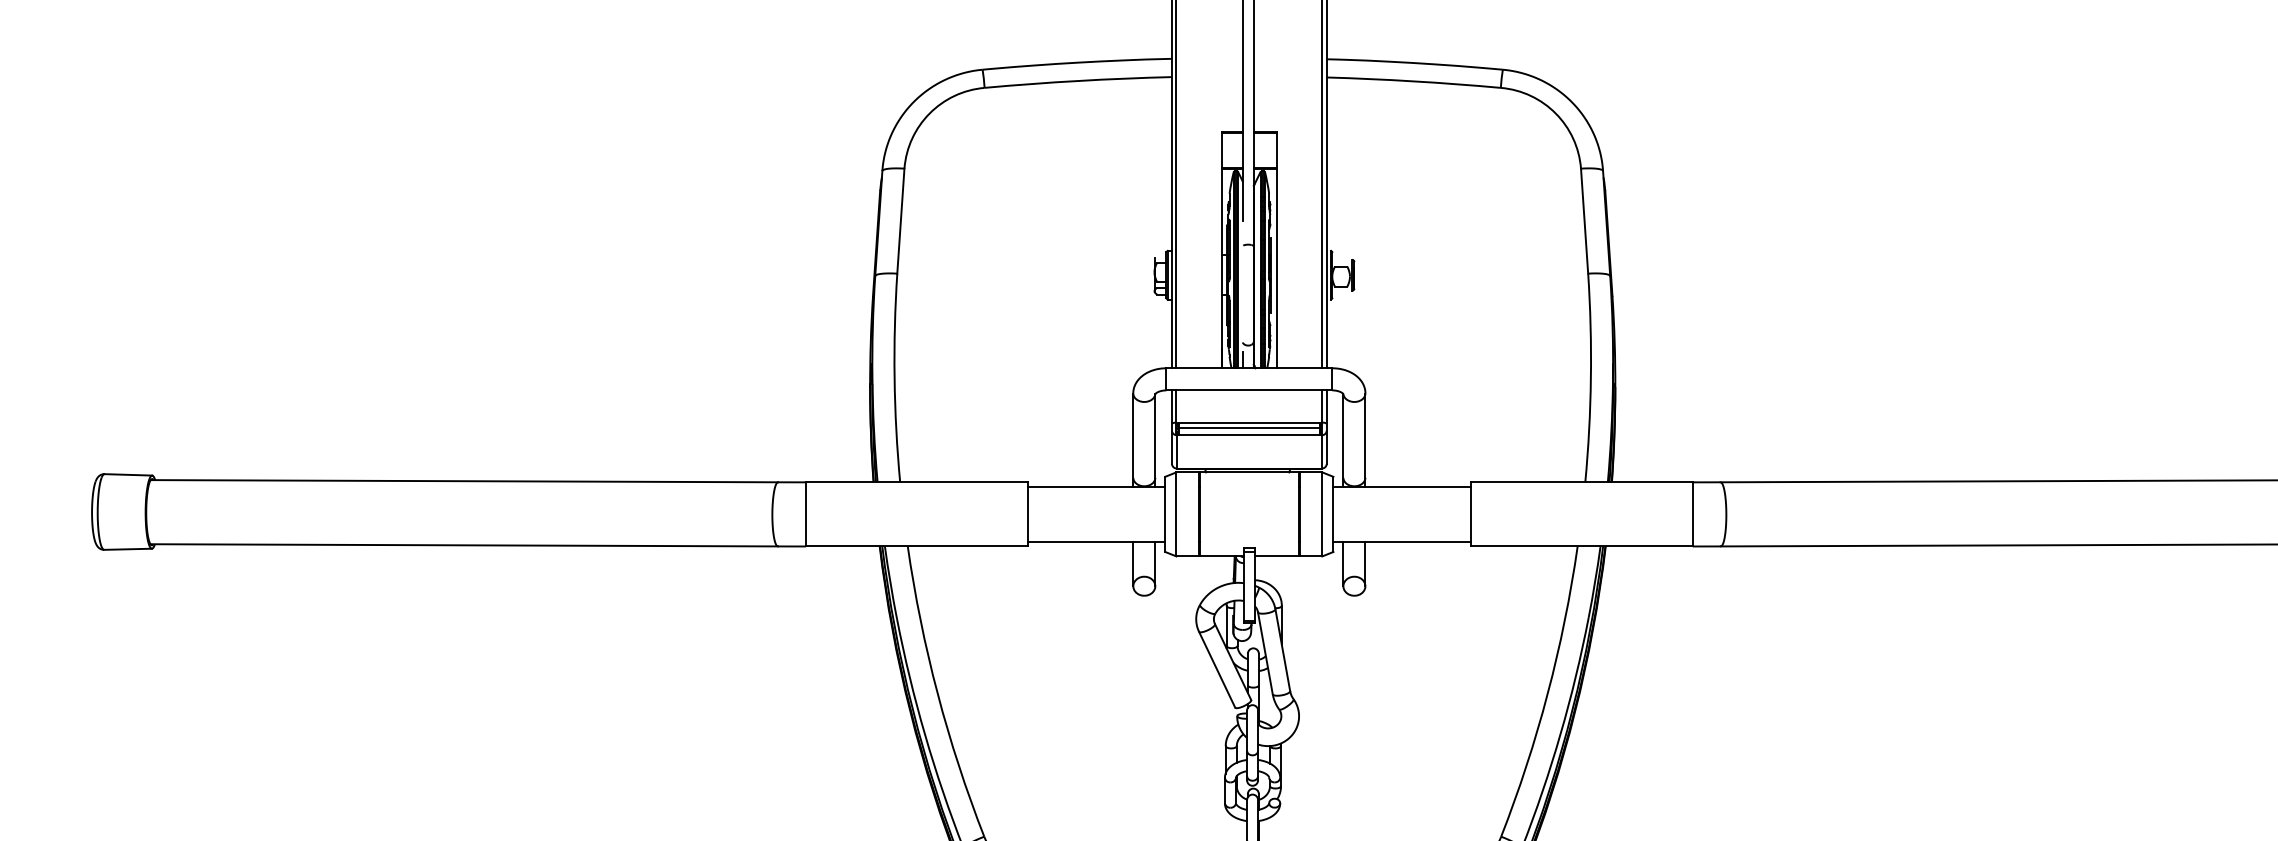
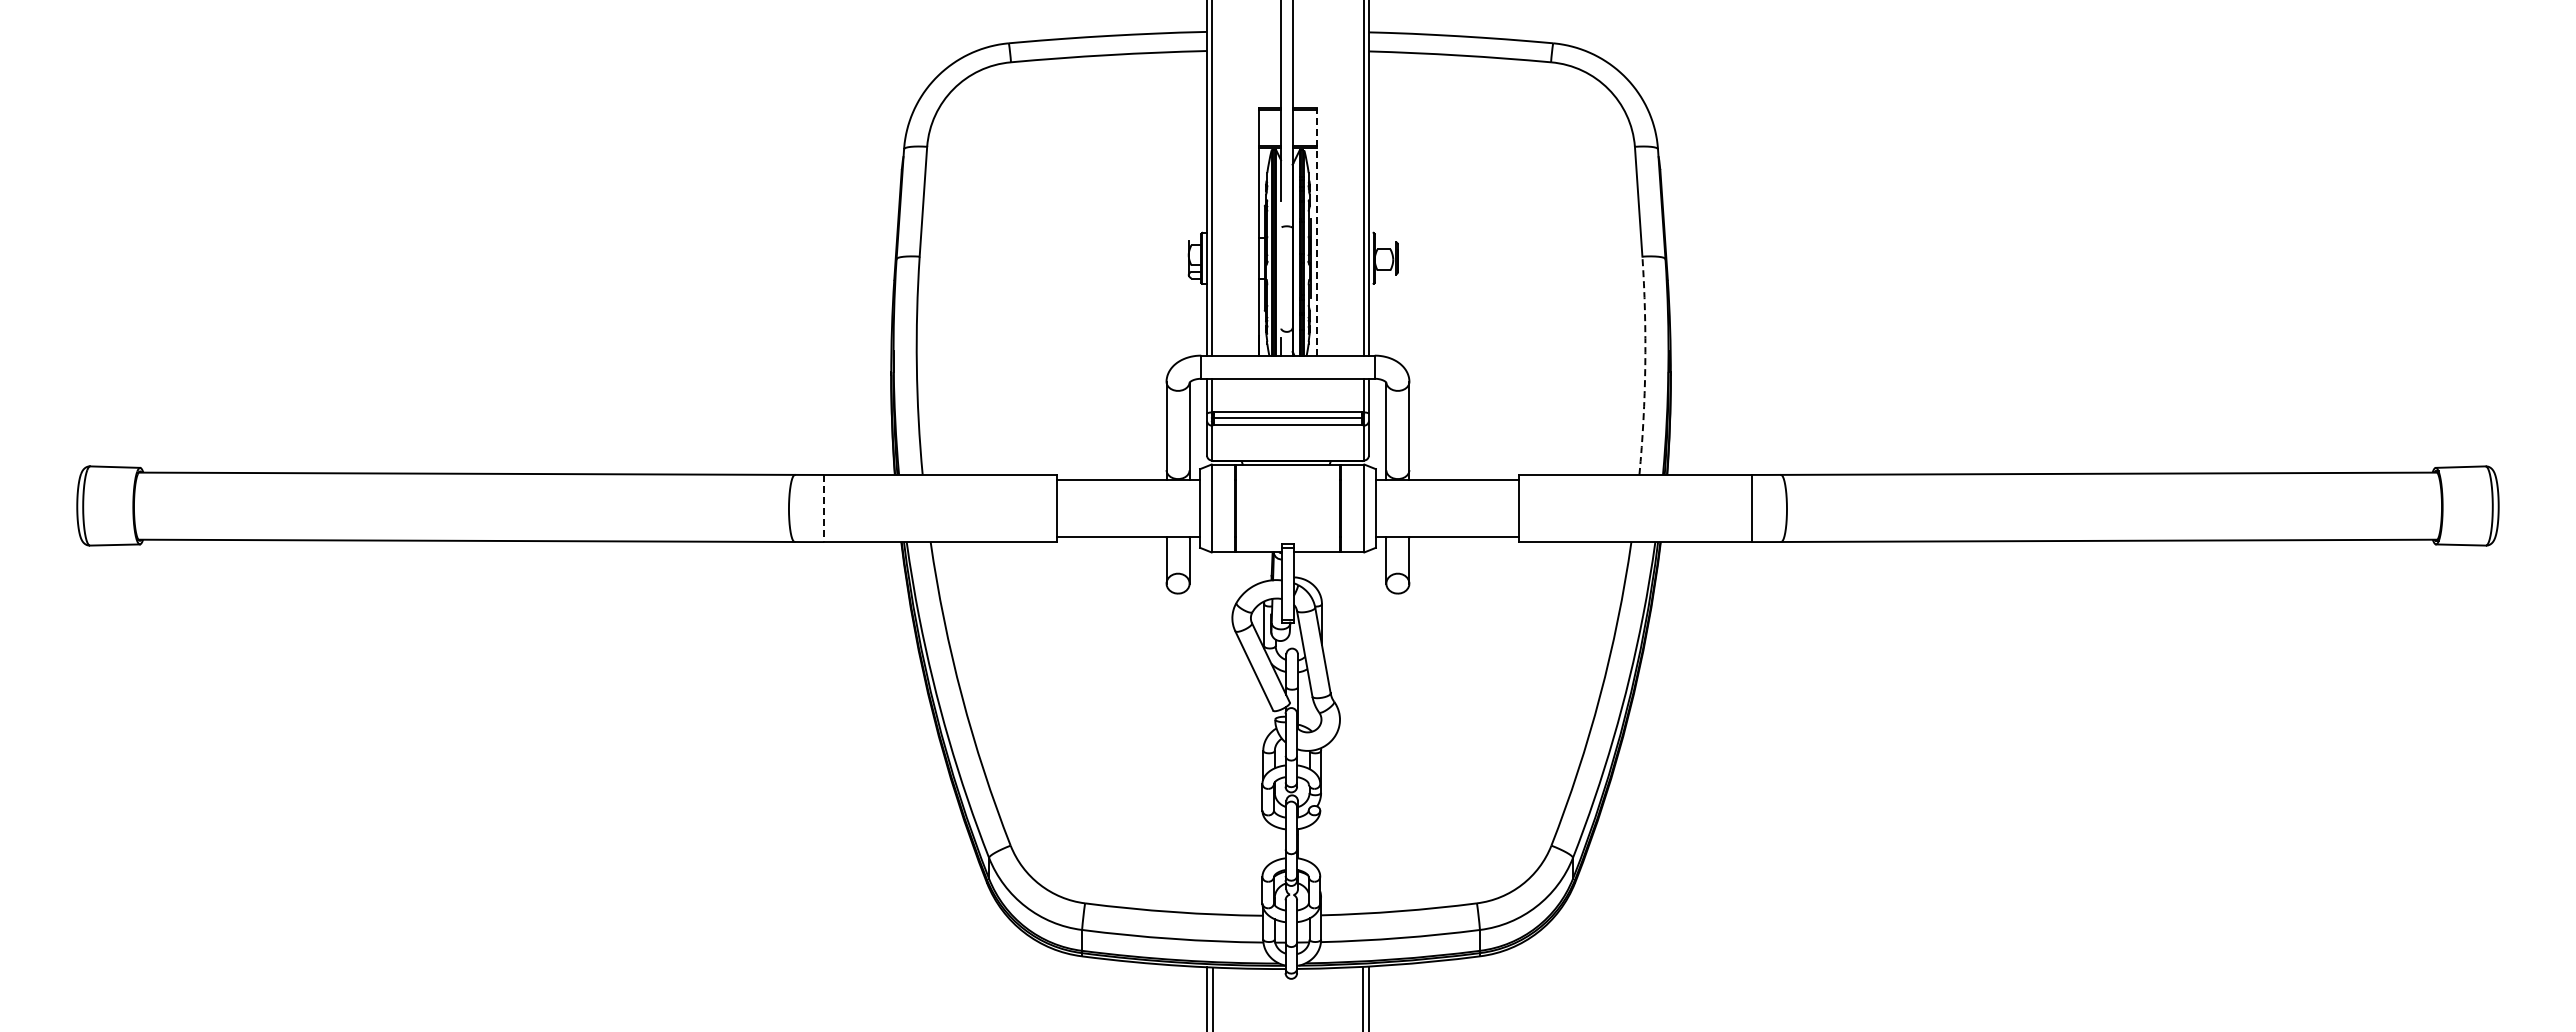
line: (1276, 249) -> (1316, 231), solid -> dashed
arc: (1591, 377) -> (1645, 365), solid -> dashed
line: (806, 514) -> (824, 508), solid -> dashed

